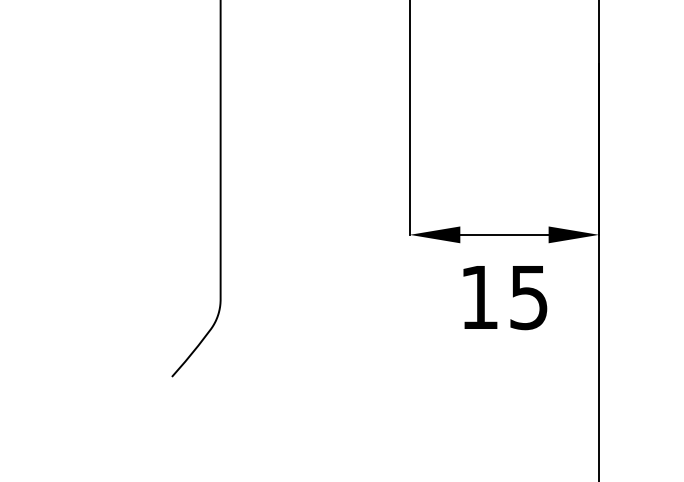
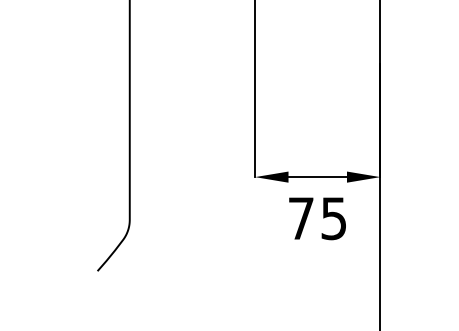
text: (479, 297) -> (301, 218), 15 -> 75

